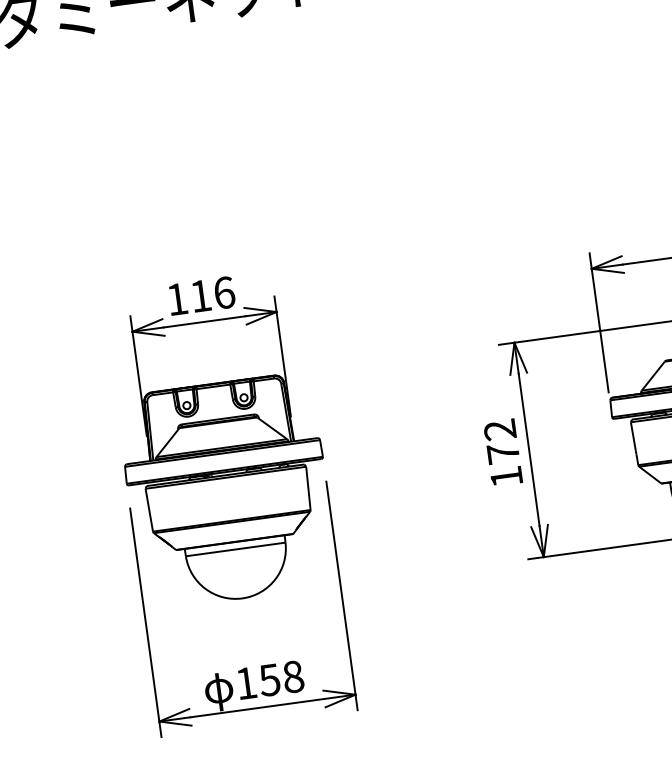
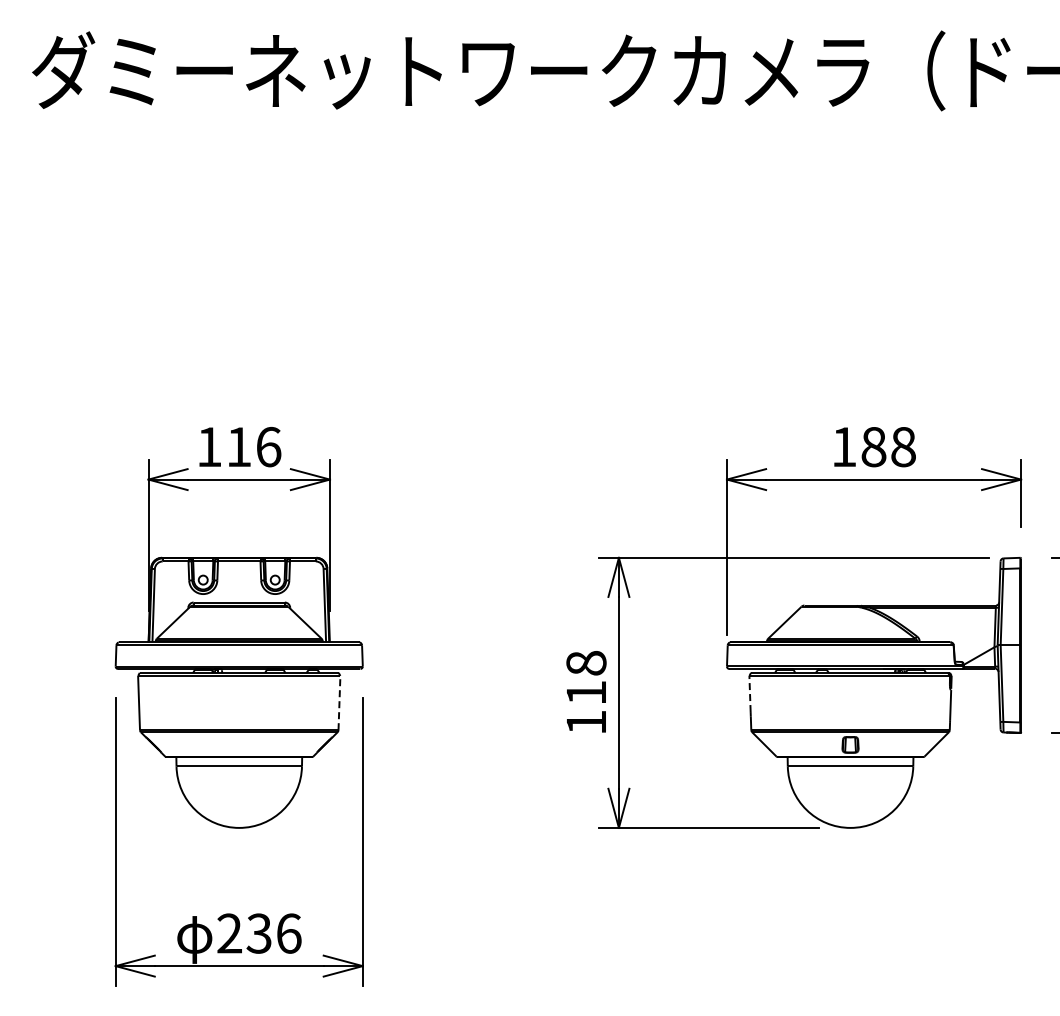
line: (633, 436) -> (750, 693), solid -> dashed
text: (501, 441) -> (586, 677), 172 -> 118
line: (308, 487) -> (339, 702), solid -> dashed
text: (269, 680) -> (259, 933), 158 -> 236

